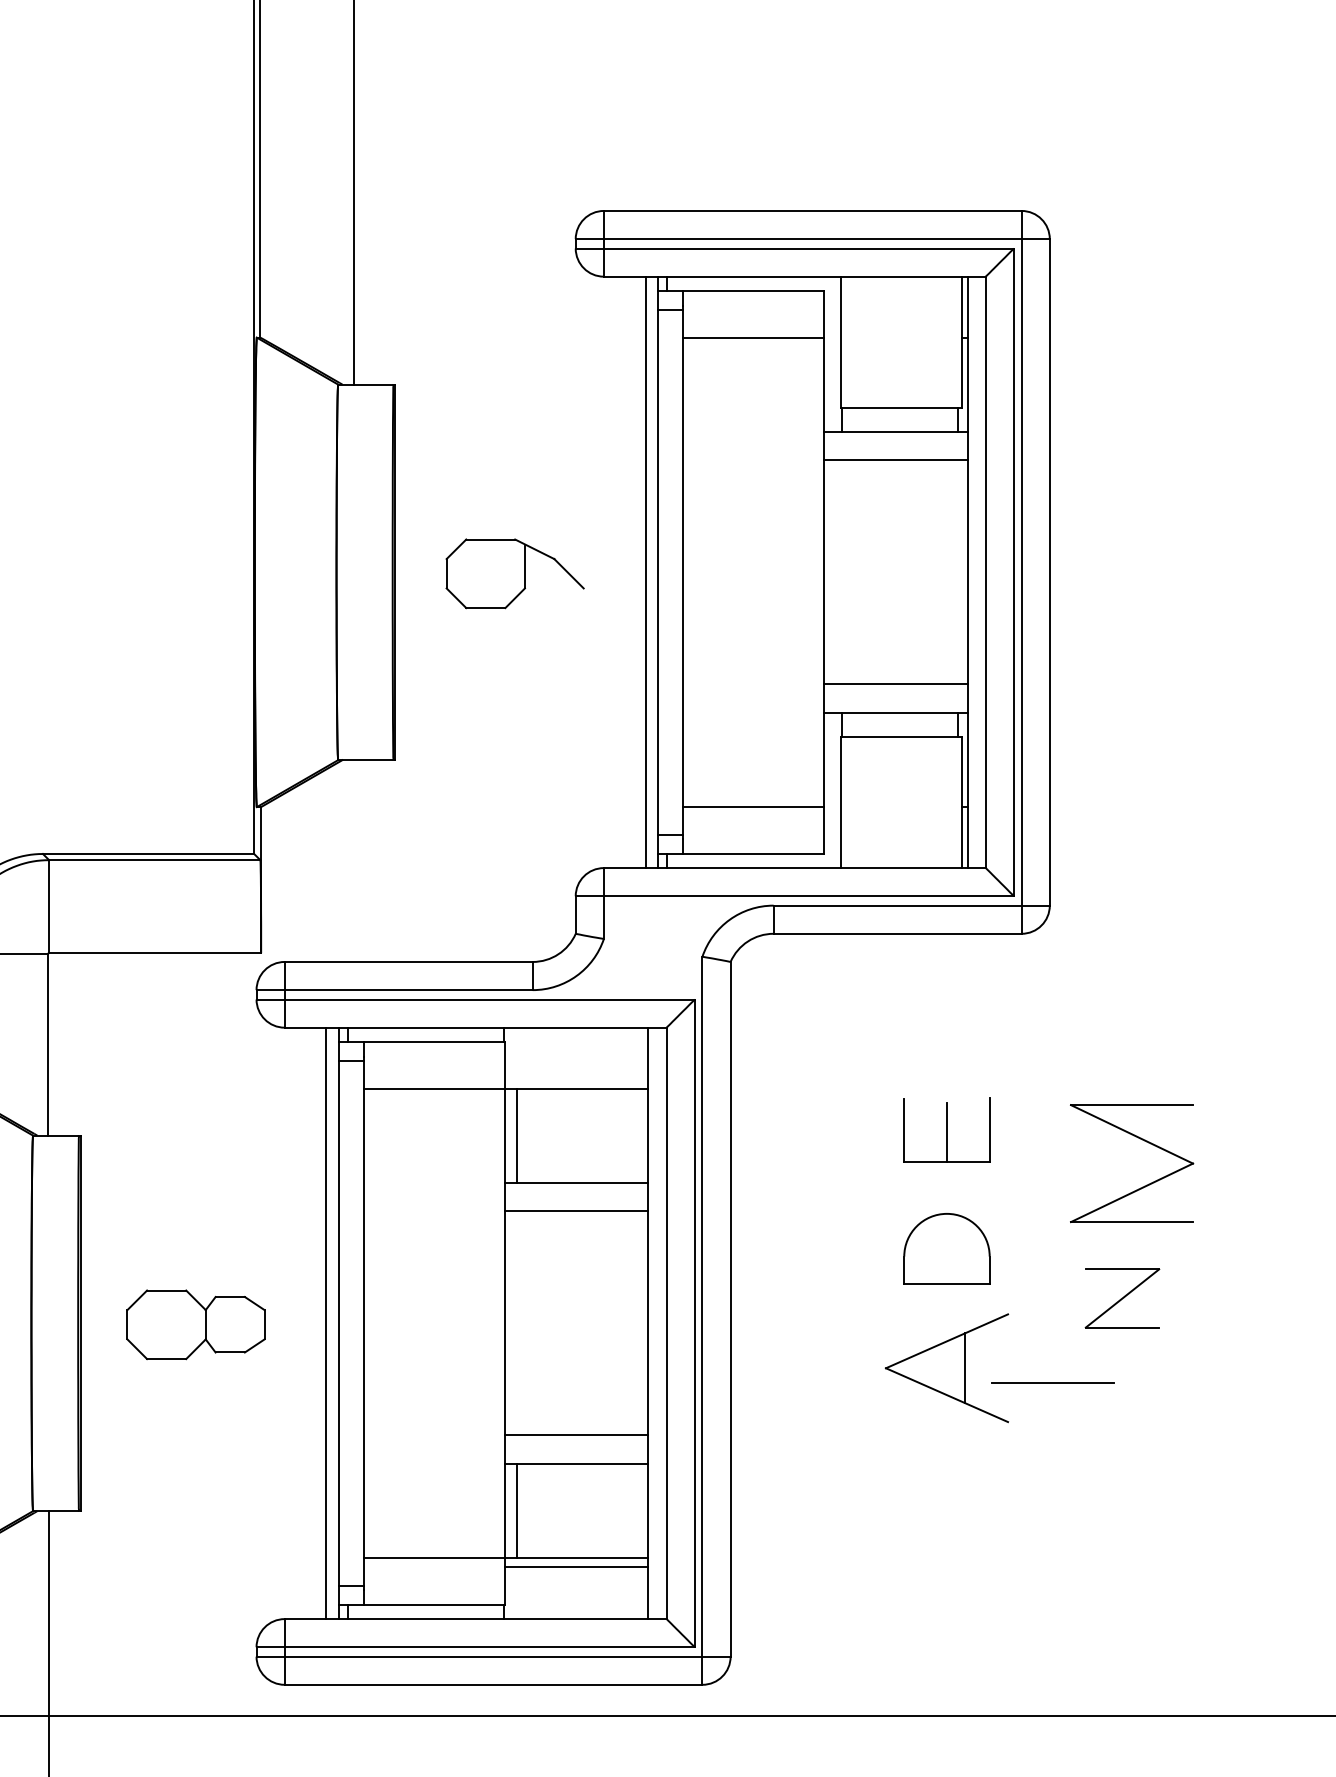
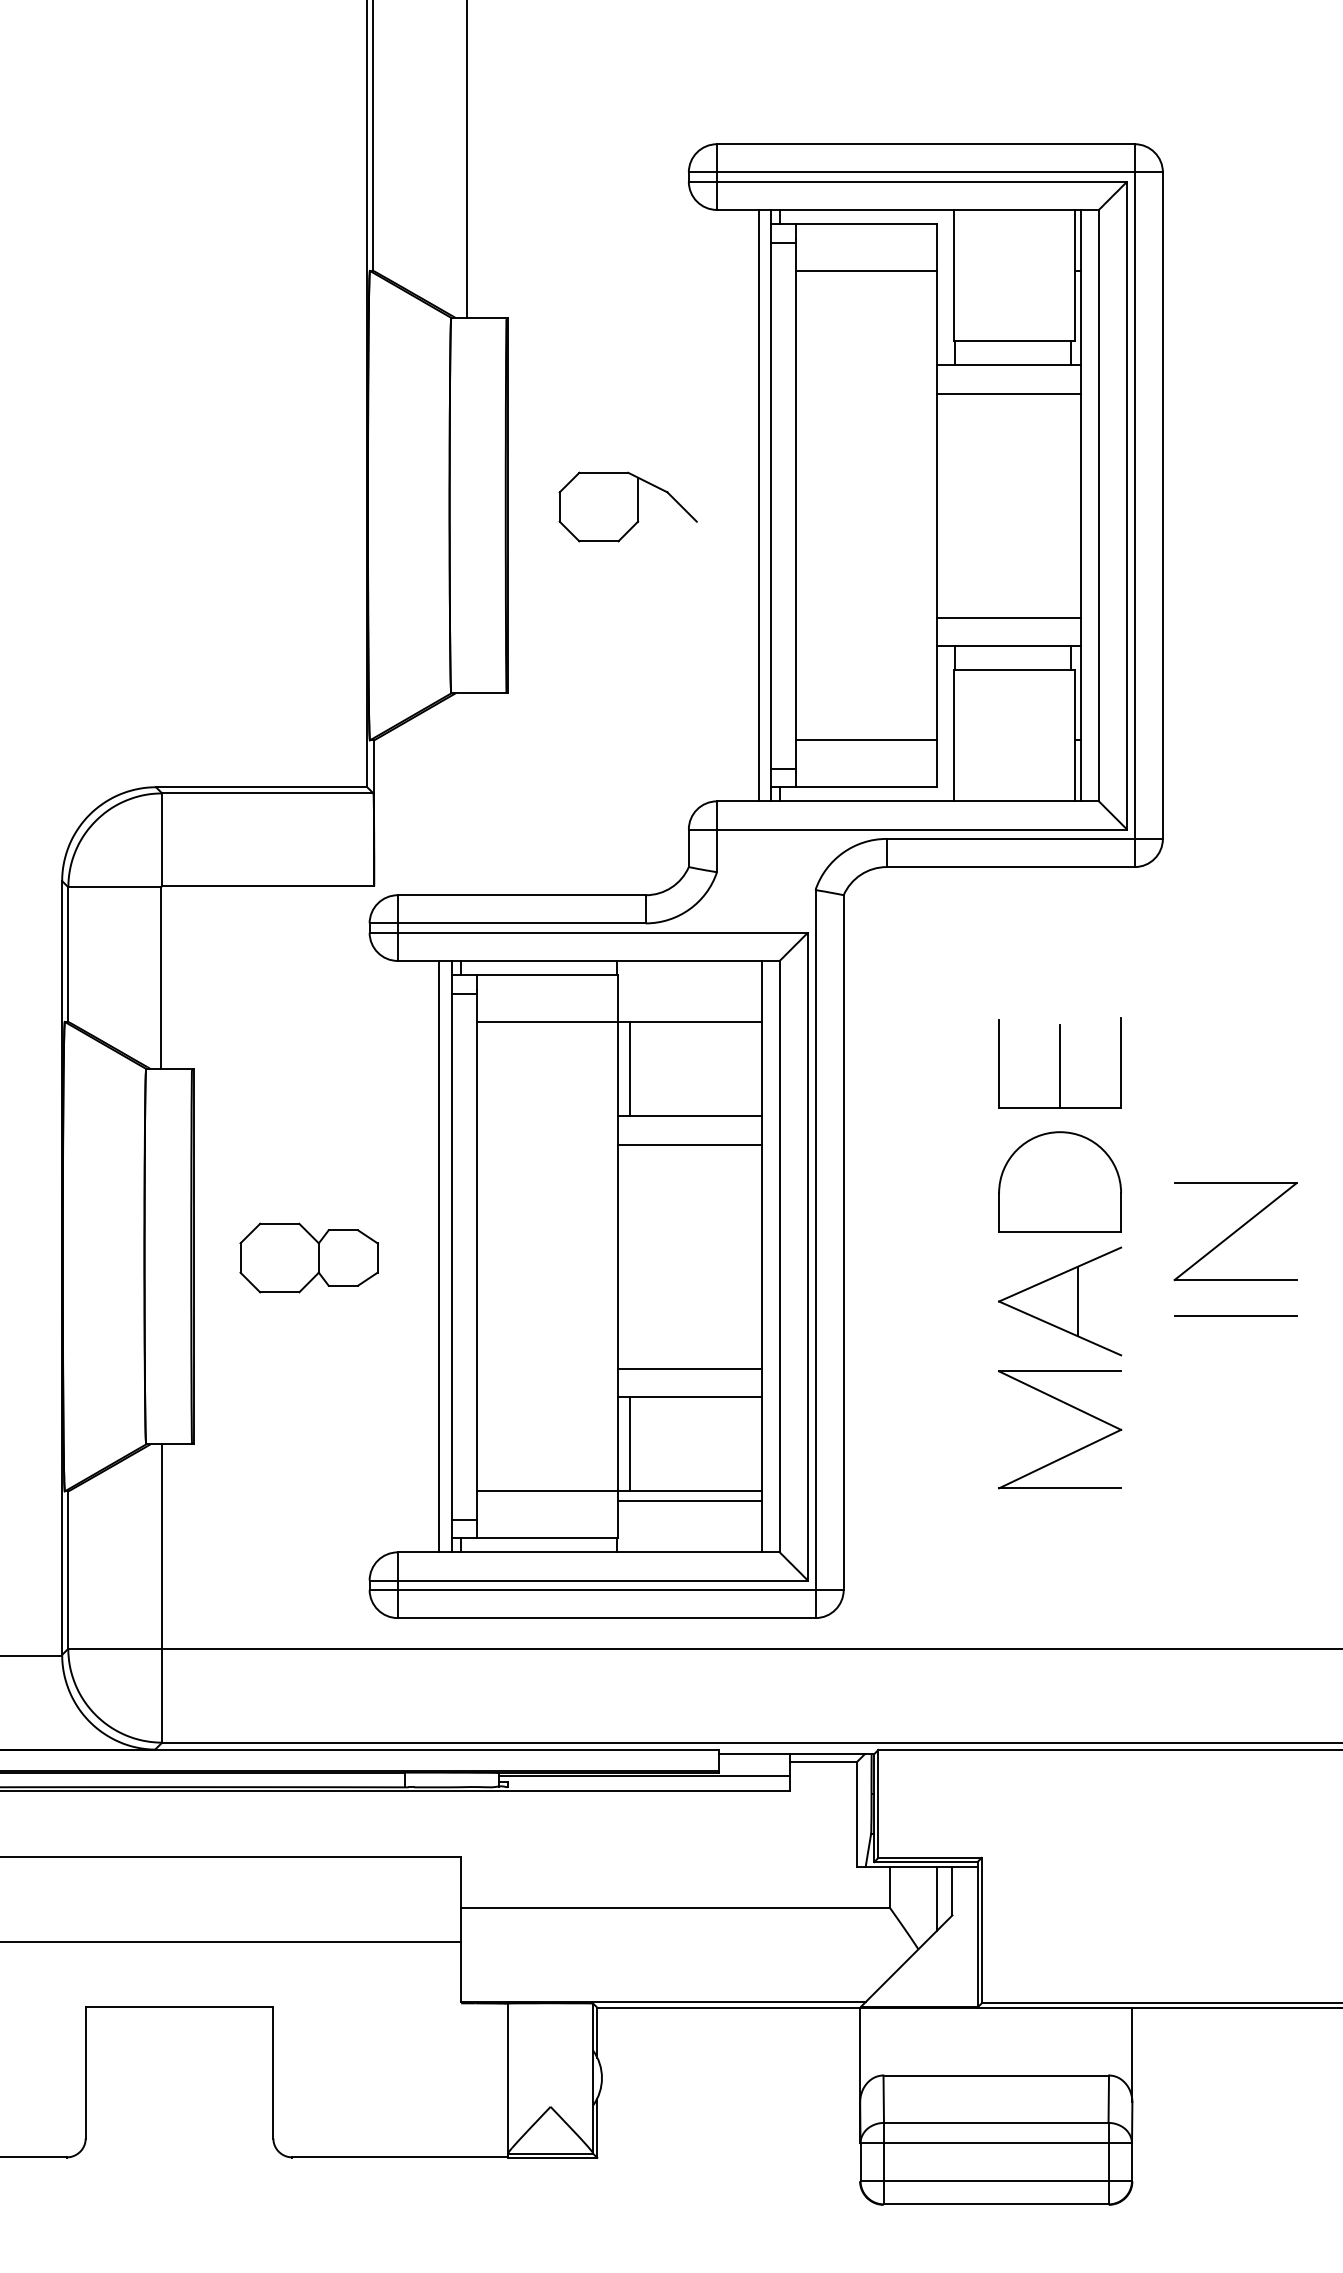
part: (946, 1129) -> (1059, 1062), size x1.43
part: (1143, 1141) -> (1071, 1407), moved
part: (946, 1248) -> (1059, 1181), size x1.43
part: (1122, 1298) -> (1235, 1231), size x1.67
line: (1052, 1382) -> (1235, 1315), moved

